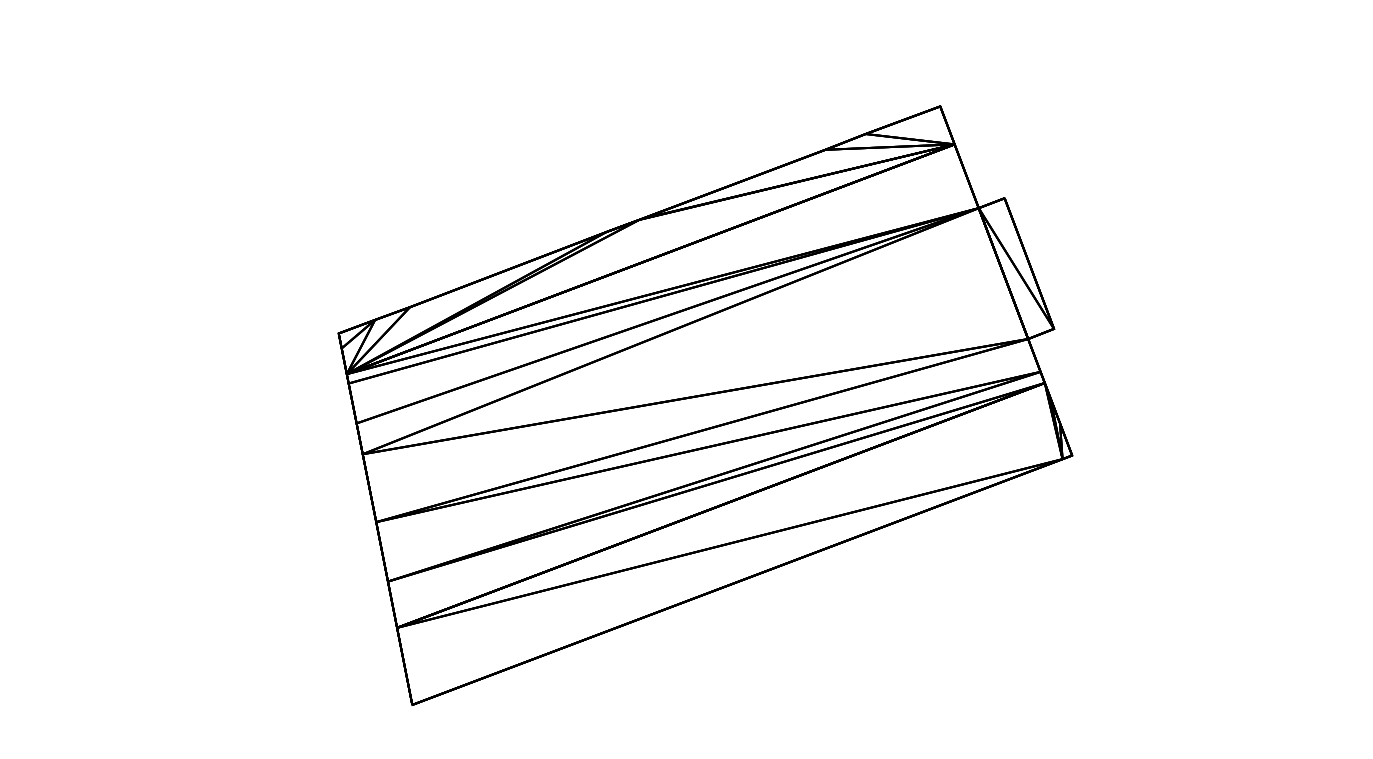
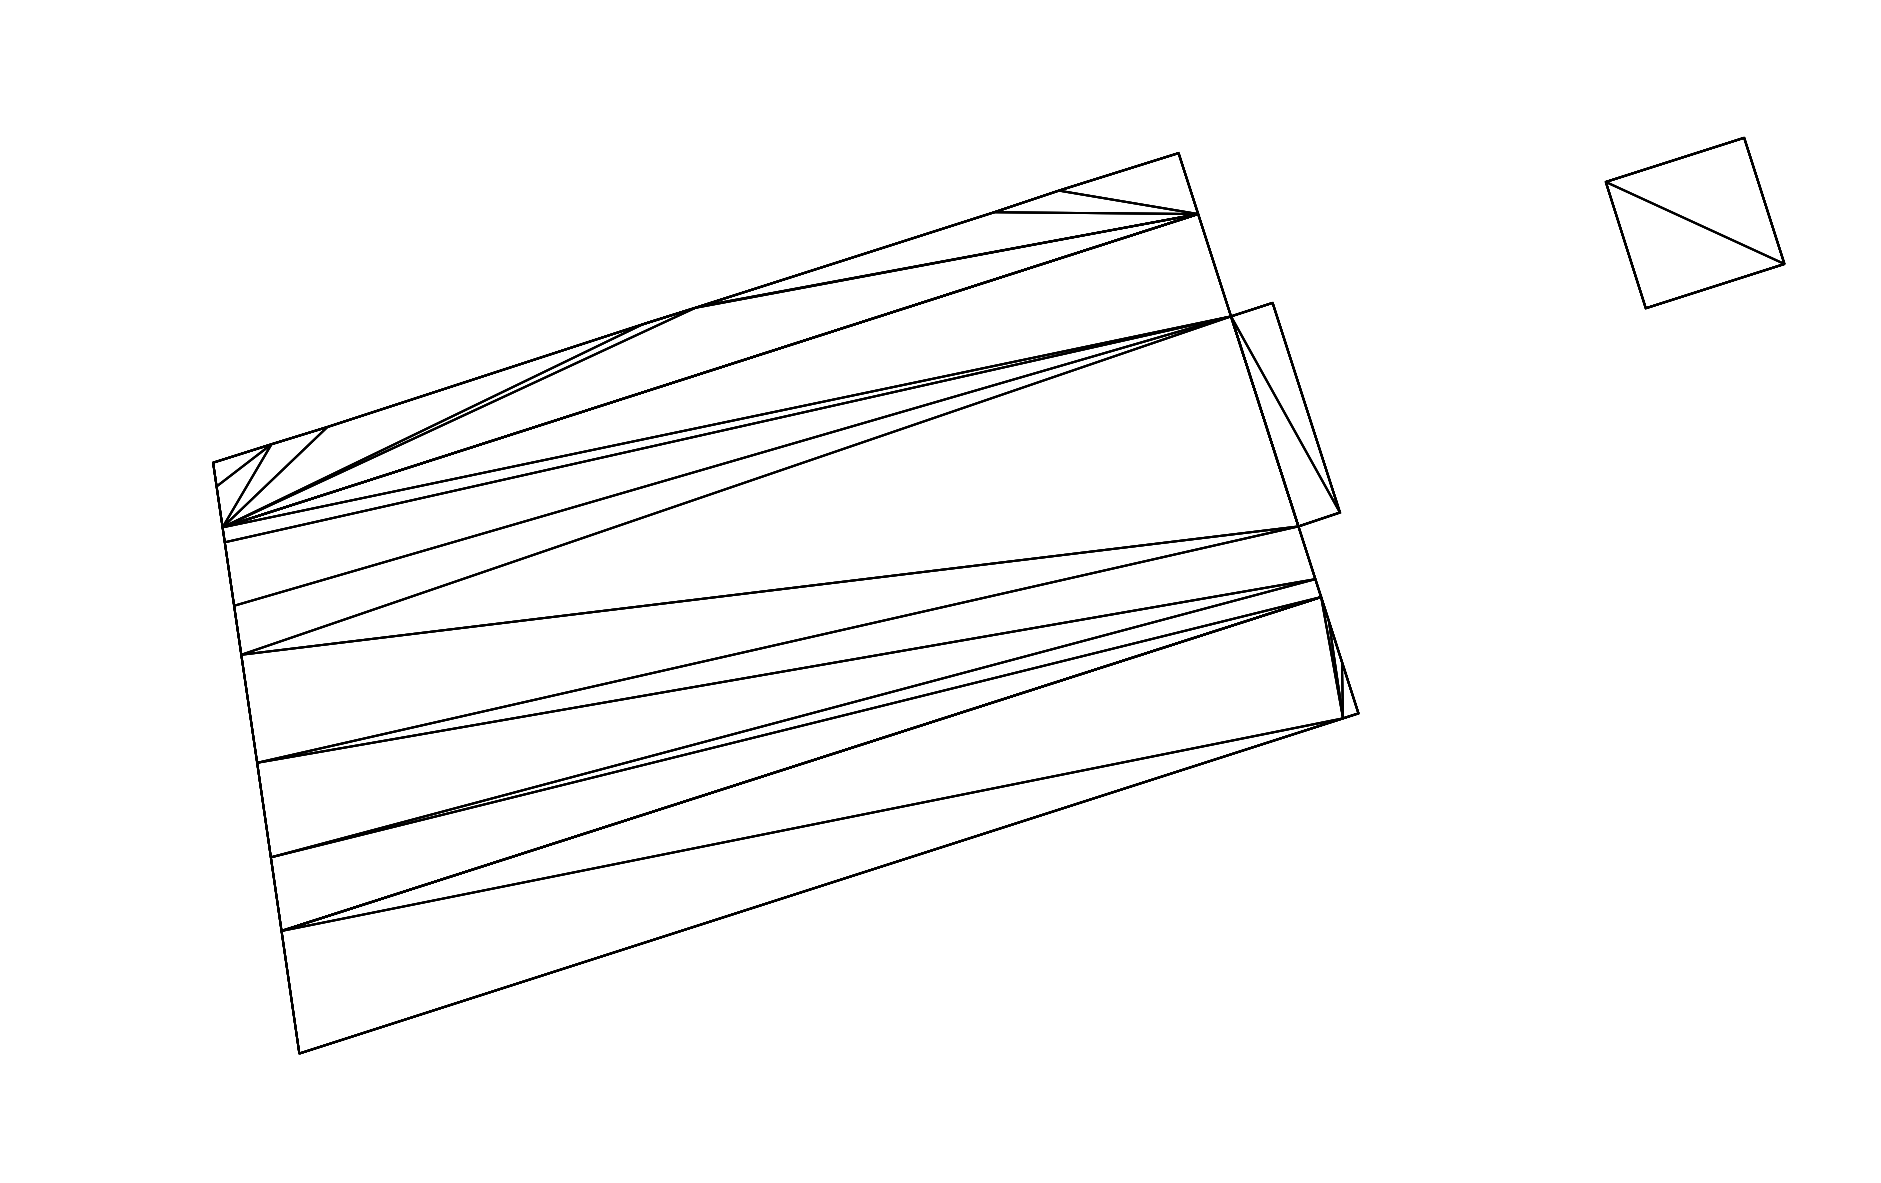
part: (1269, 133) -> (1694, 221), added

